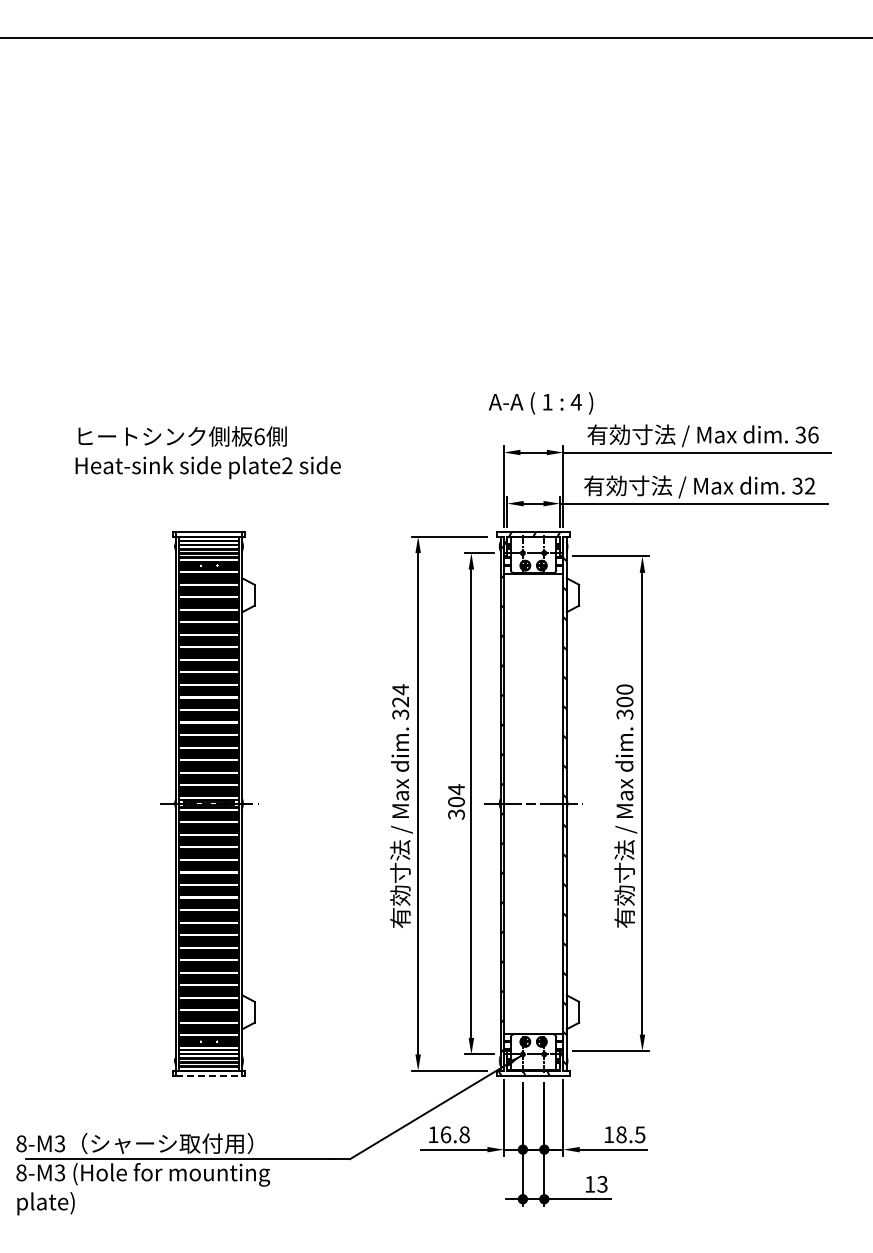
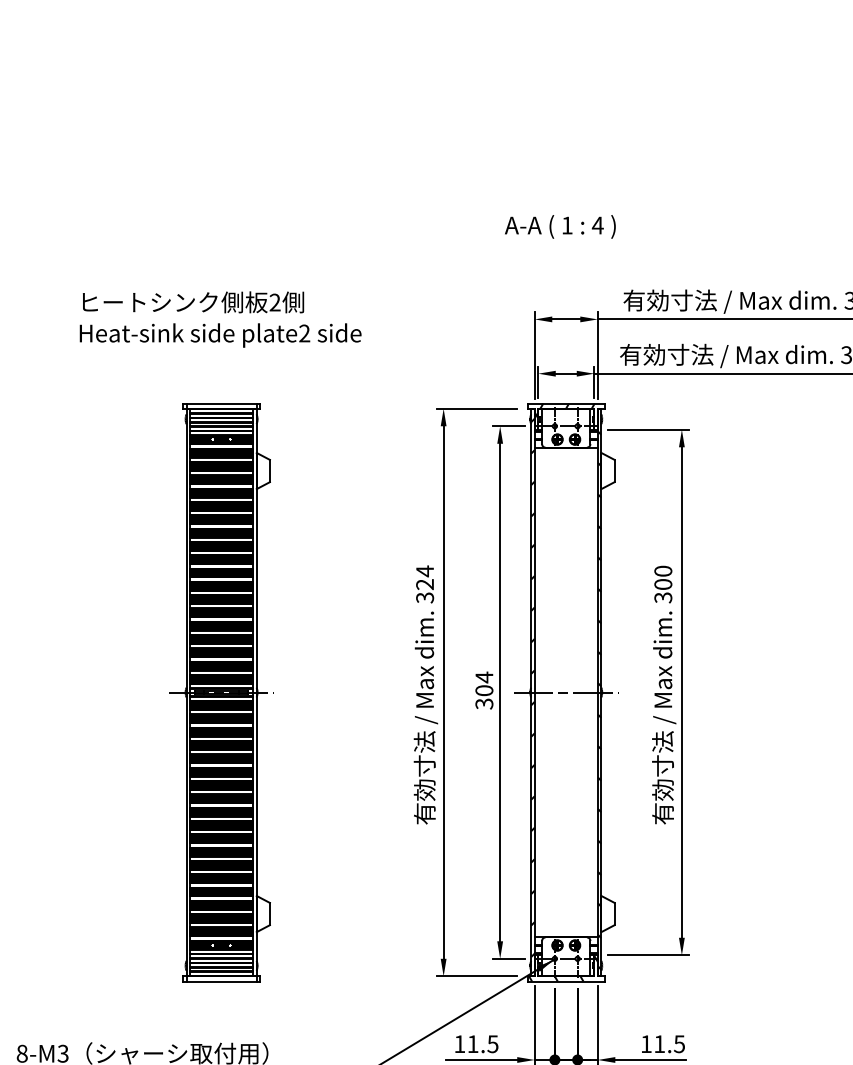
text: (541, 403) -> (560, 226), moved
text: (259, 436) -> (275, 302), 6 -> 2
line: (209, 1075) -> (221, 981), dashed -> solid
text: (455, 1134) -> (483, 1043), 16.8 -> 11.5
text: (621, 1134) -> (659, 1043), 18.5 -> 11.5

